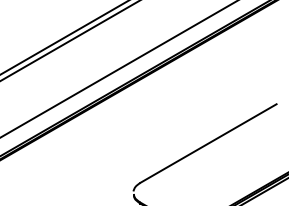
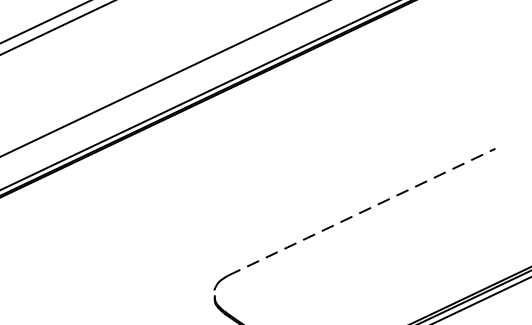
line: (208, 143) -> (362, 211), solid -> dashed

